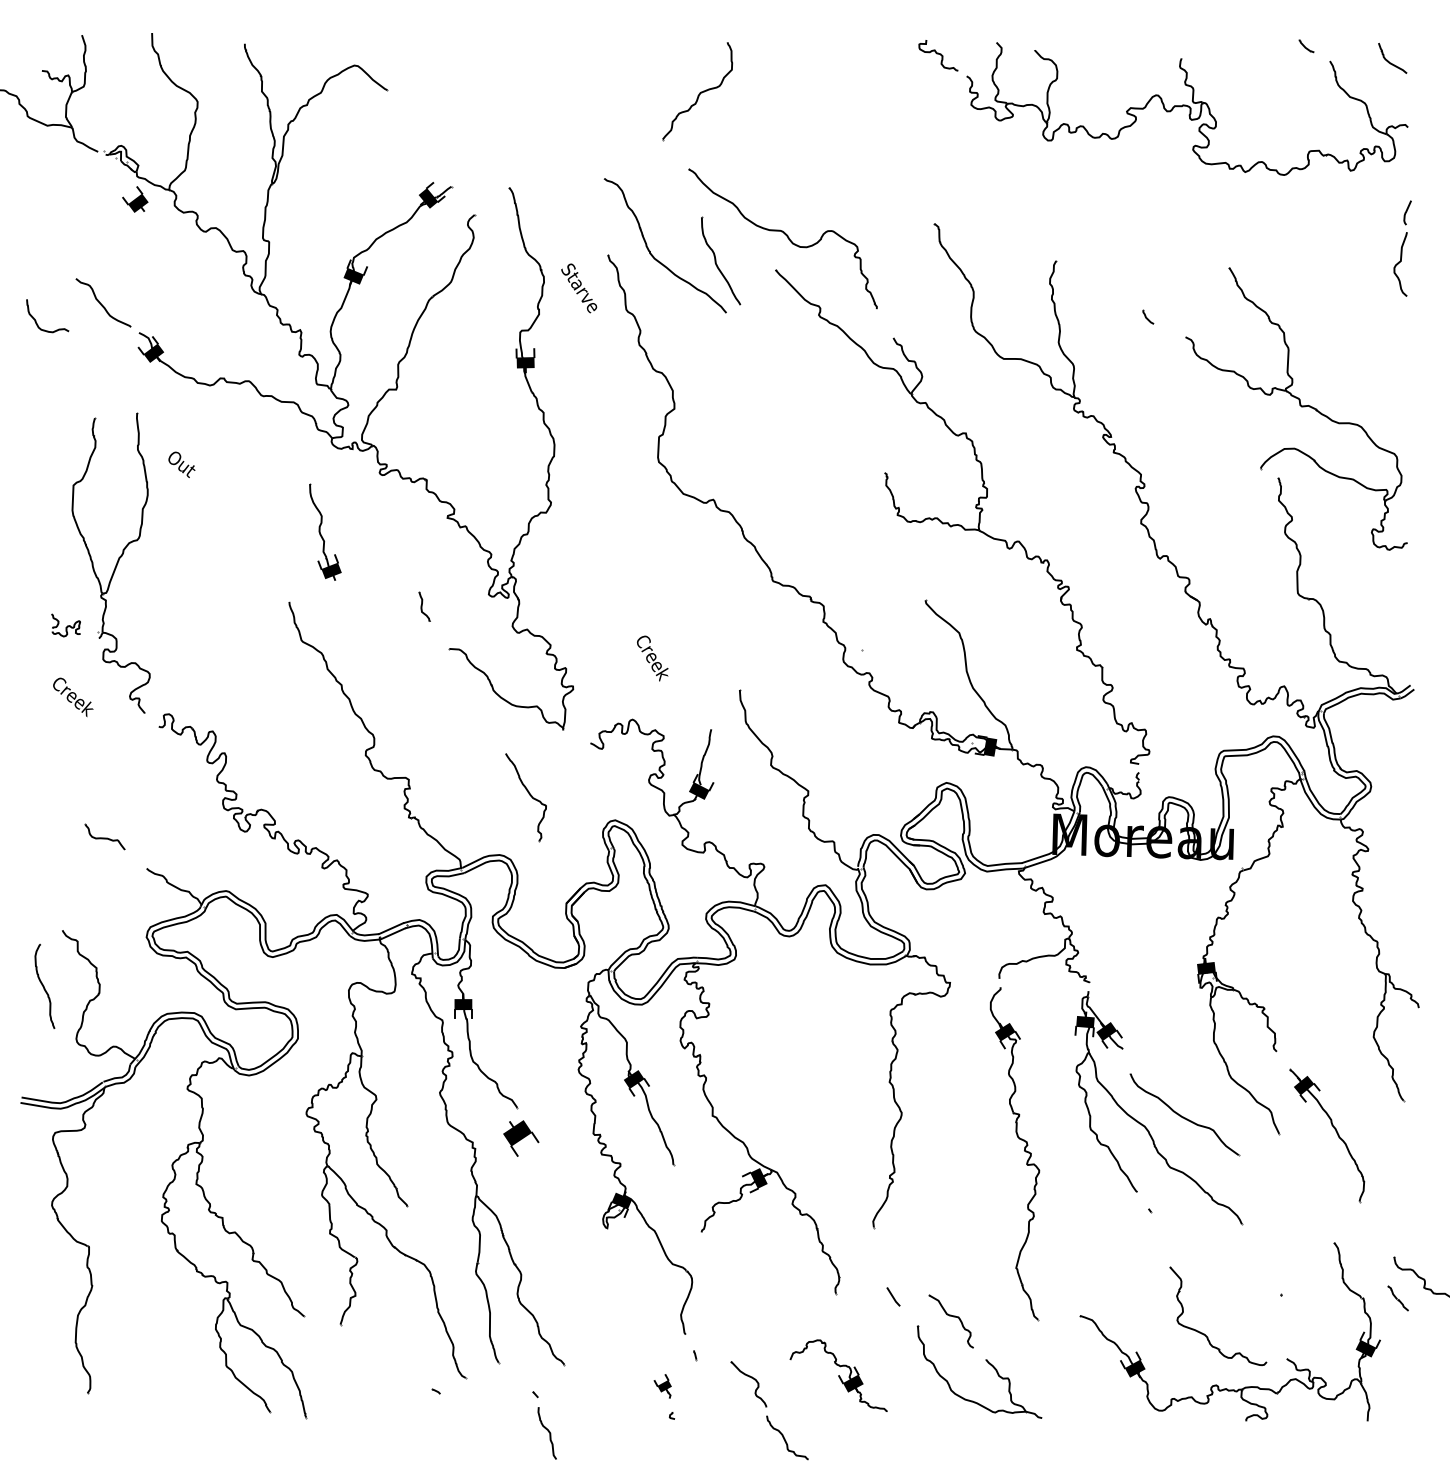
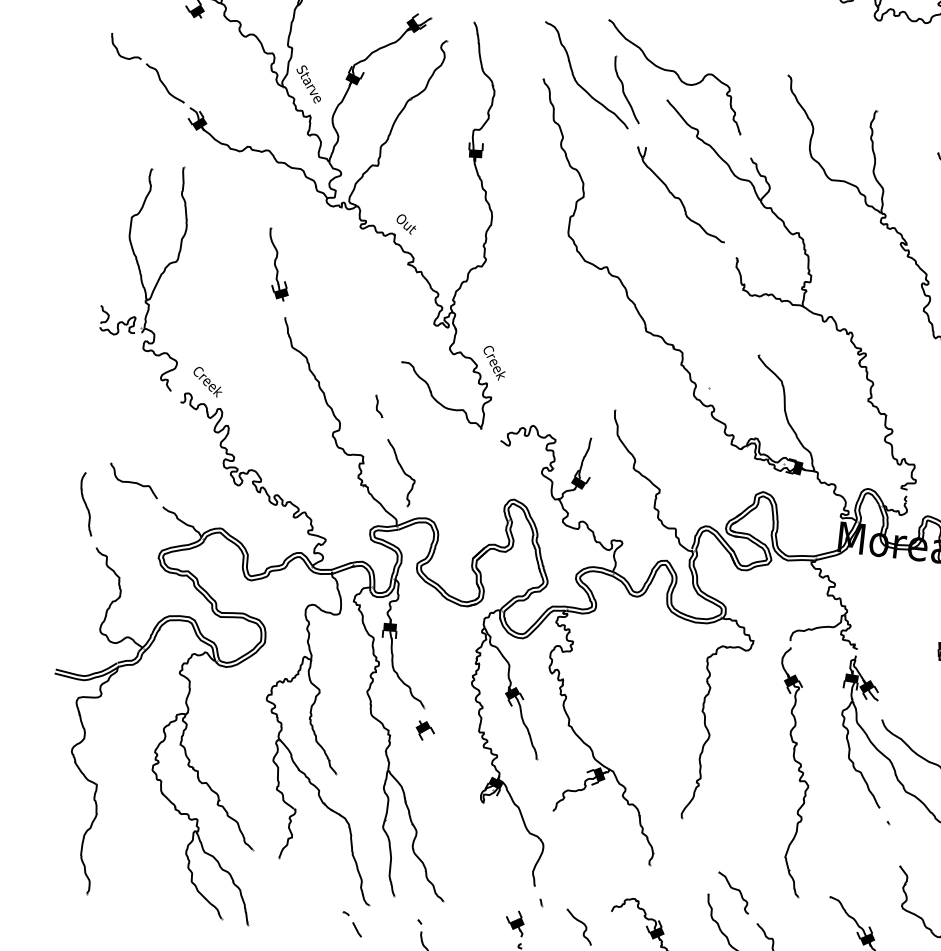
text: (579, 288) -> (309, 84), moved
curve: (36, 320) -> (117, 49), moved
part: (804, 394) -> (681, 194), added
text: (181, 464) -> (406, 224), moved
part: (325, 531) -> (279, 264), moved
part: (424, 606) -> (379, 406), moved
part: (65, 625) -> (117, 321), size x1.67
text: (652, 658) -> (494, 363), moved
text: (73, 697) -> (208, 382), moved
part: (525, 797) -> (399, 473), moved
part: (104, 836) -> (133, 480), size x1.67
curve: (43, 985) -> (85, 503), moved
part: (521, 1138) -> (425, 730), size x0.71
line: (893, 1296) -> (357, 929), moved
part: (662, 1386) -> (514, 923), size x1.43

